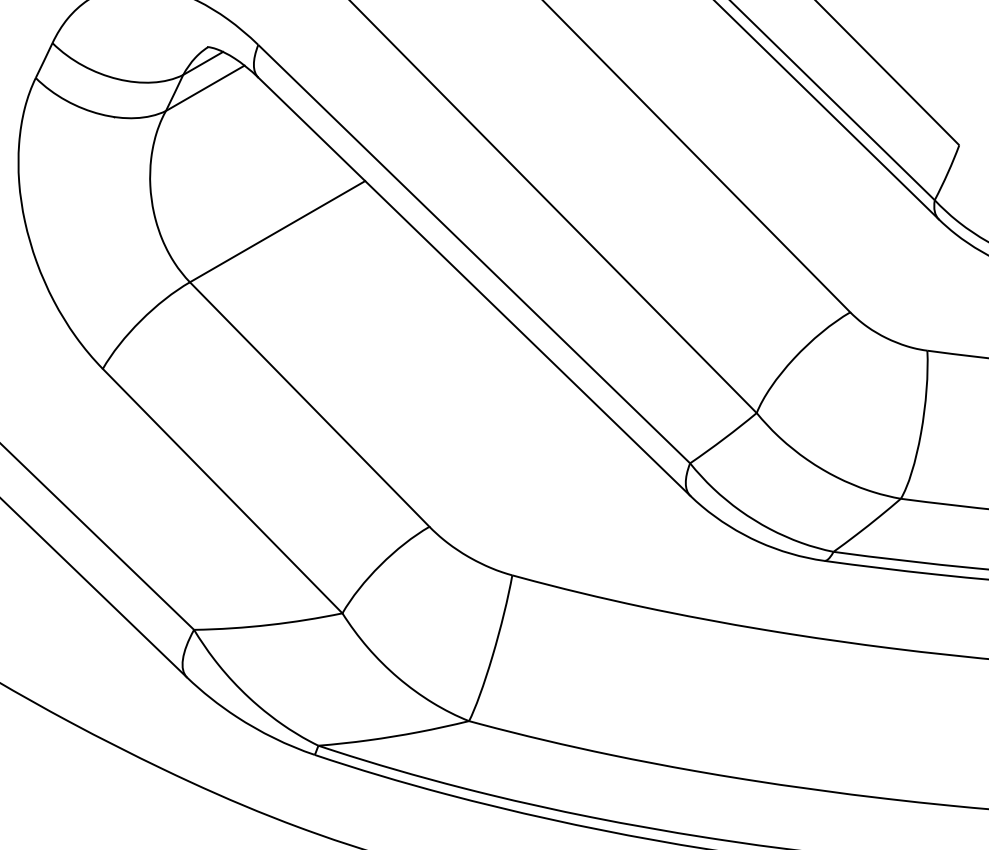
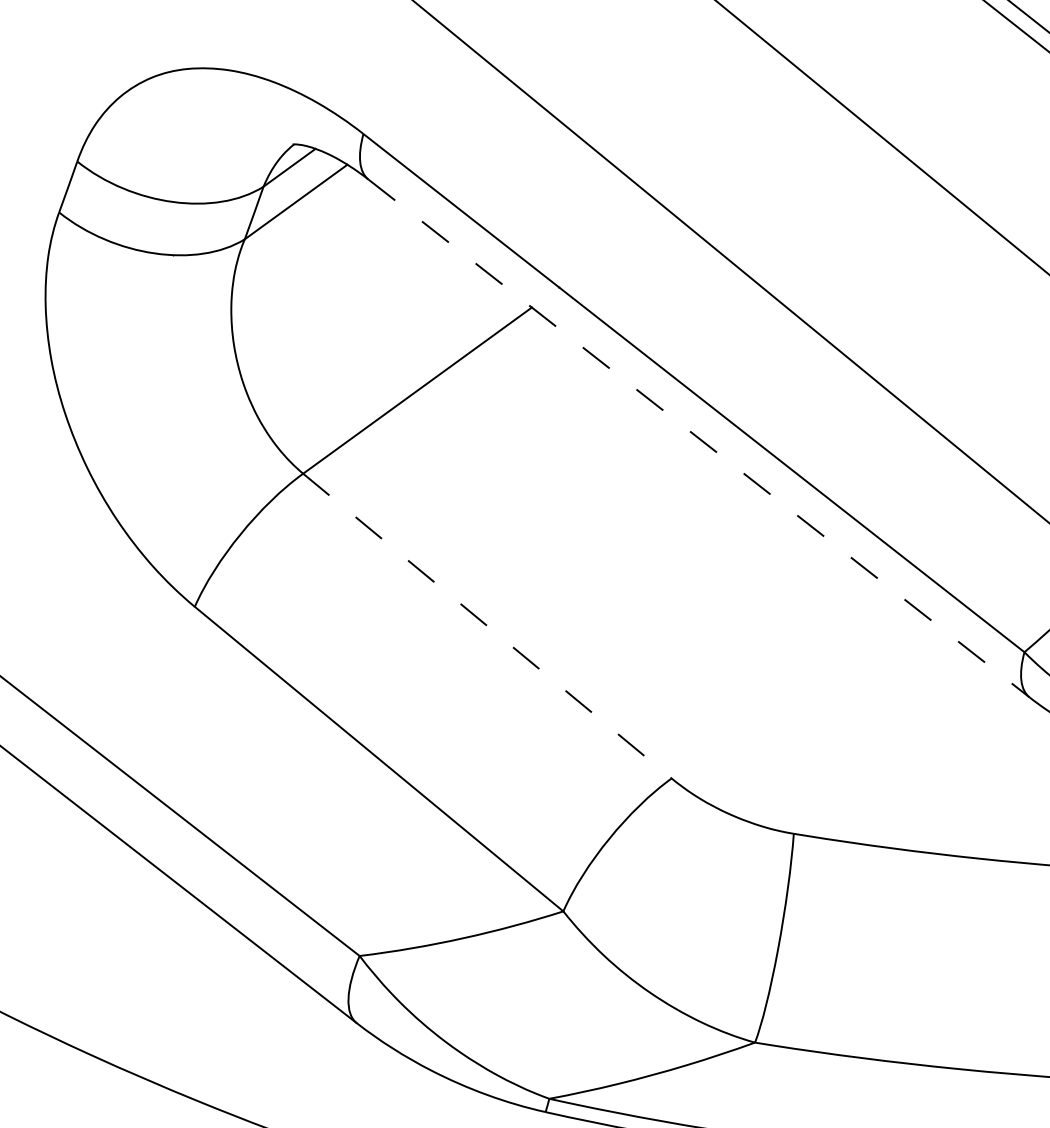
line: (474, 286) -> (699, 438), solid -> dashed
line: (310, 404) -> (488, 625), solid -> dashed

